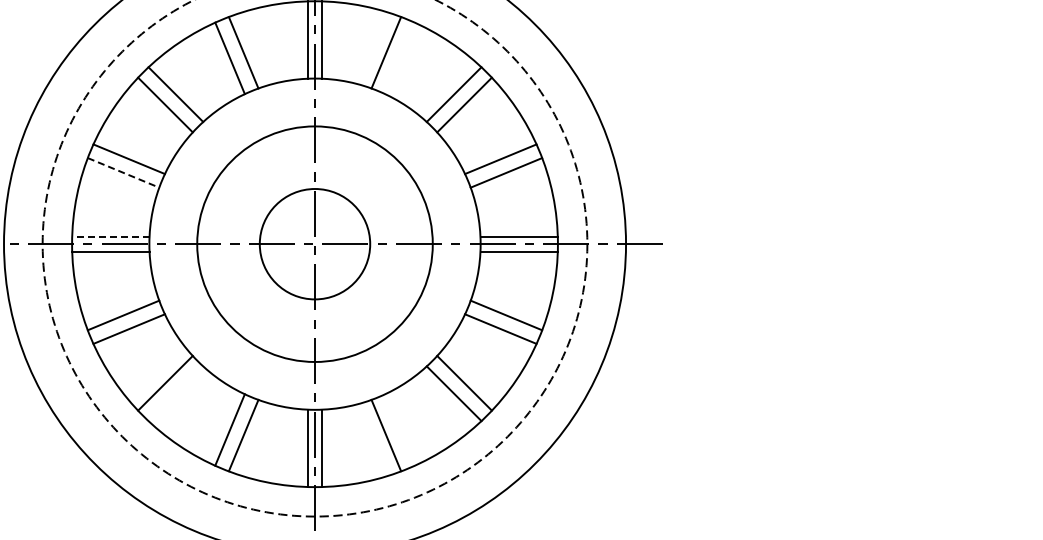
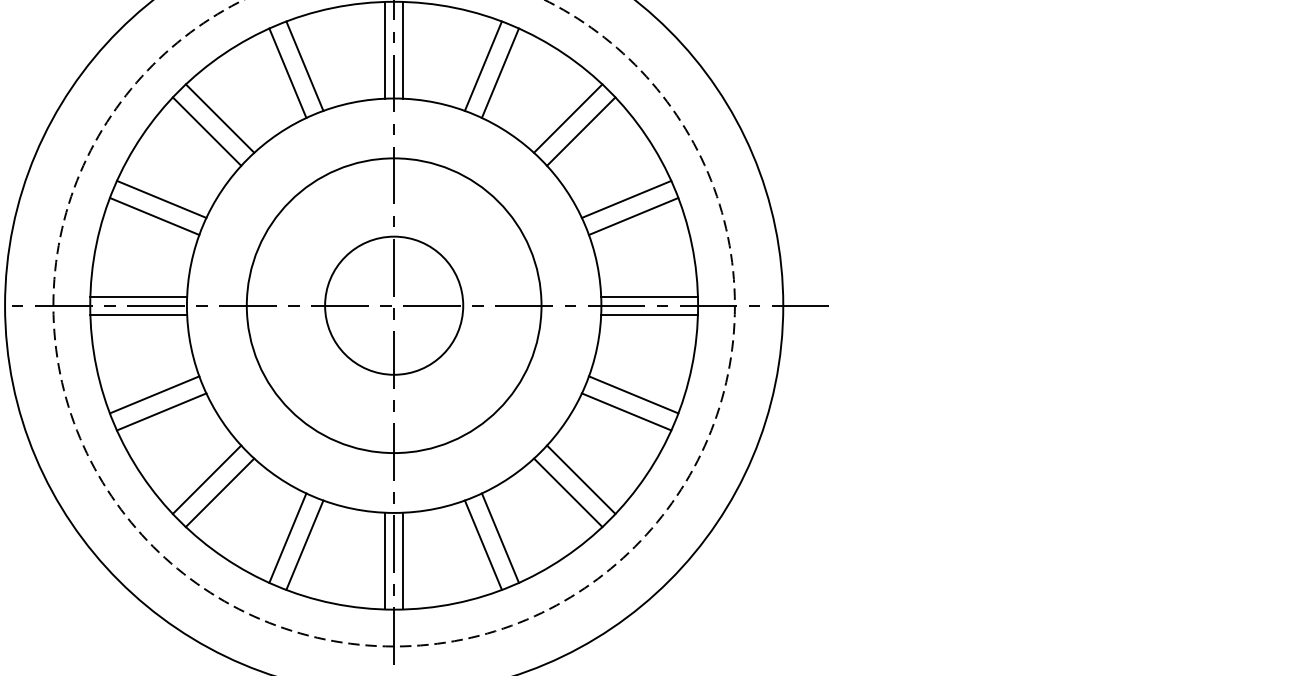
line: (399, 58) -> (499, 73), added
line: (123, 172) -> (154, 216), dashed -> solid
line: (110, 236) -> (138, 296), dashed -> solid
line: (175, 393) -> (219, 492), added
line: (399, 429) -> (499, 537), added

